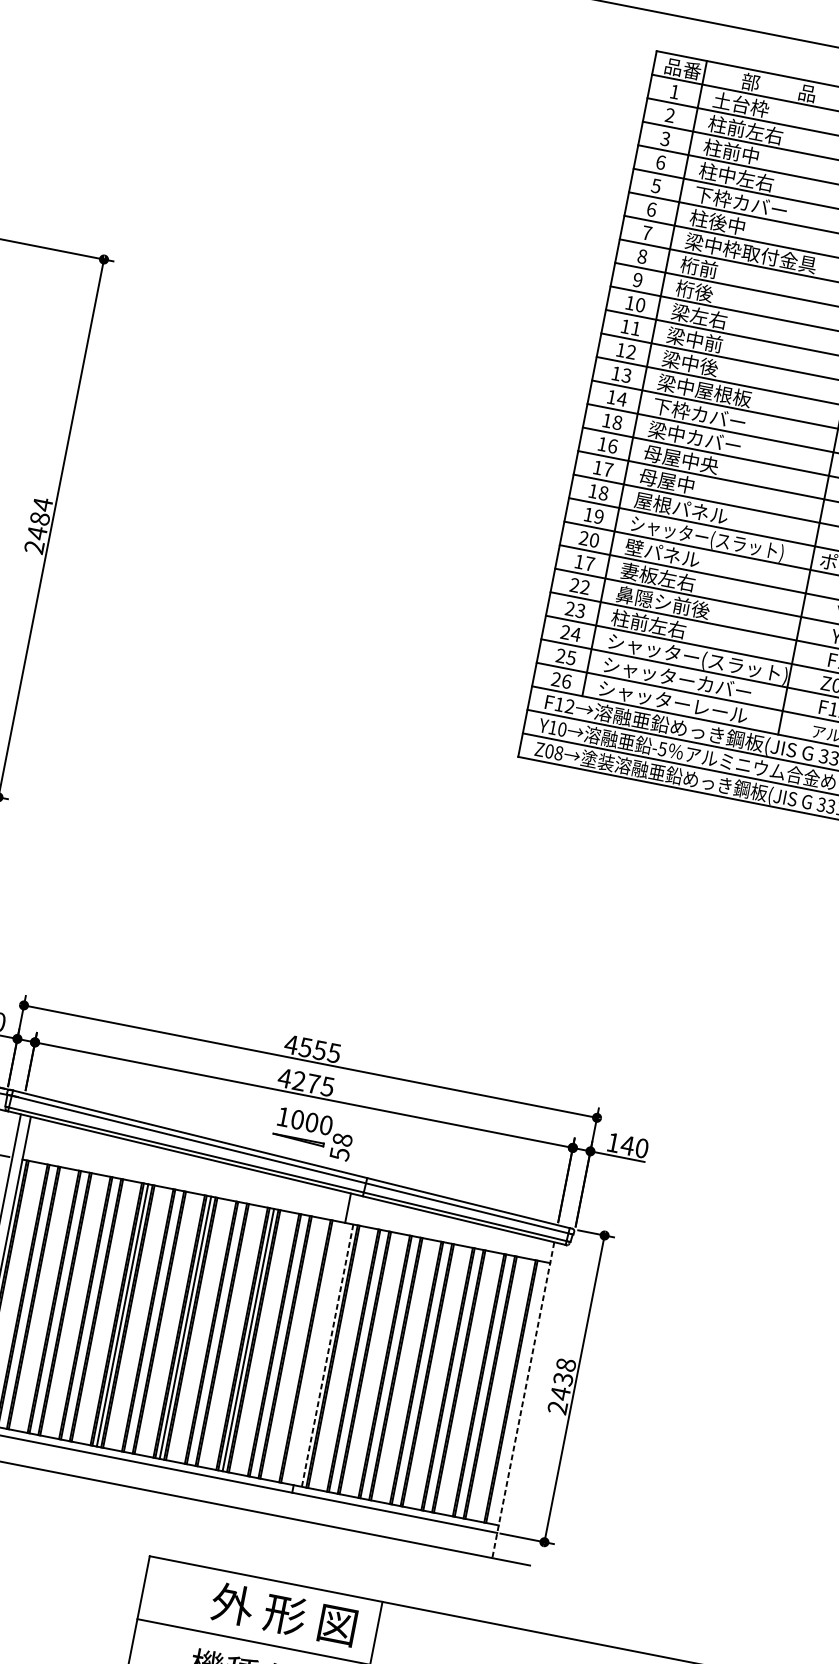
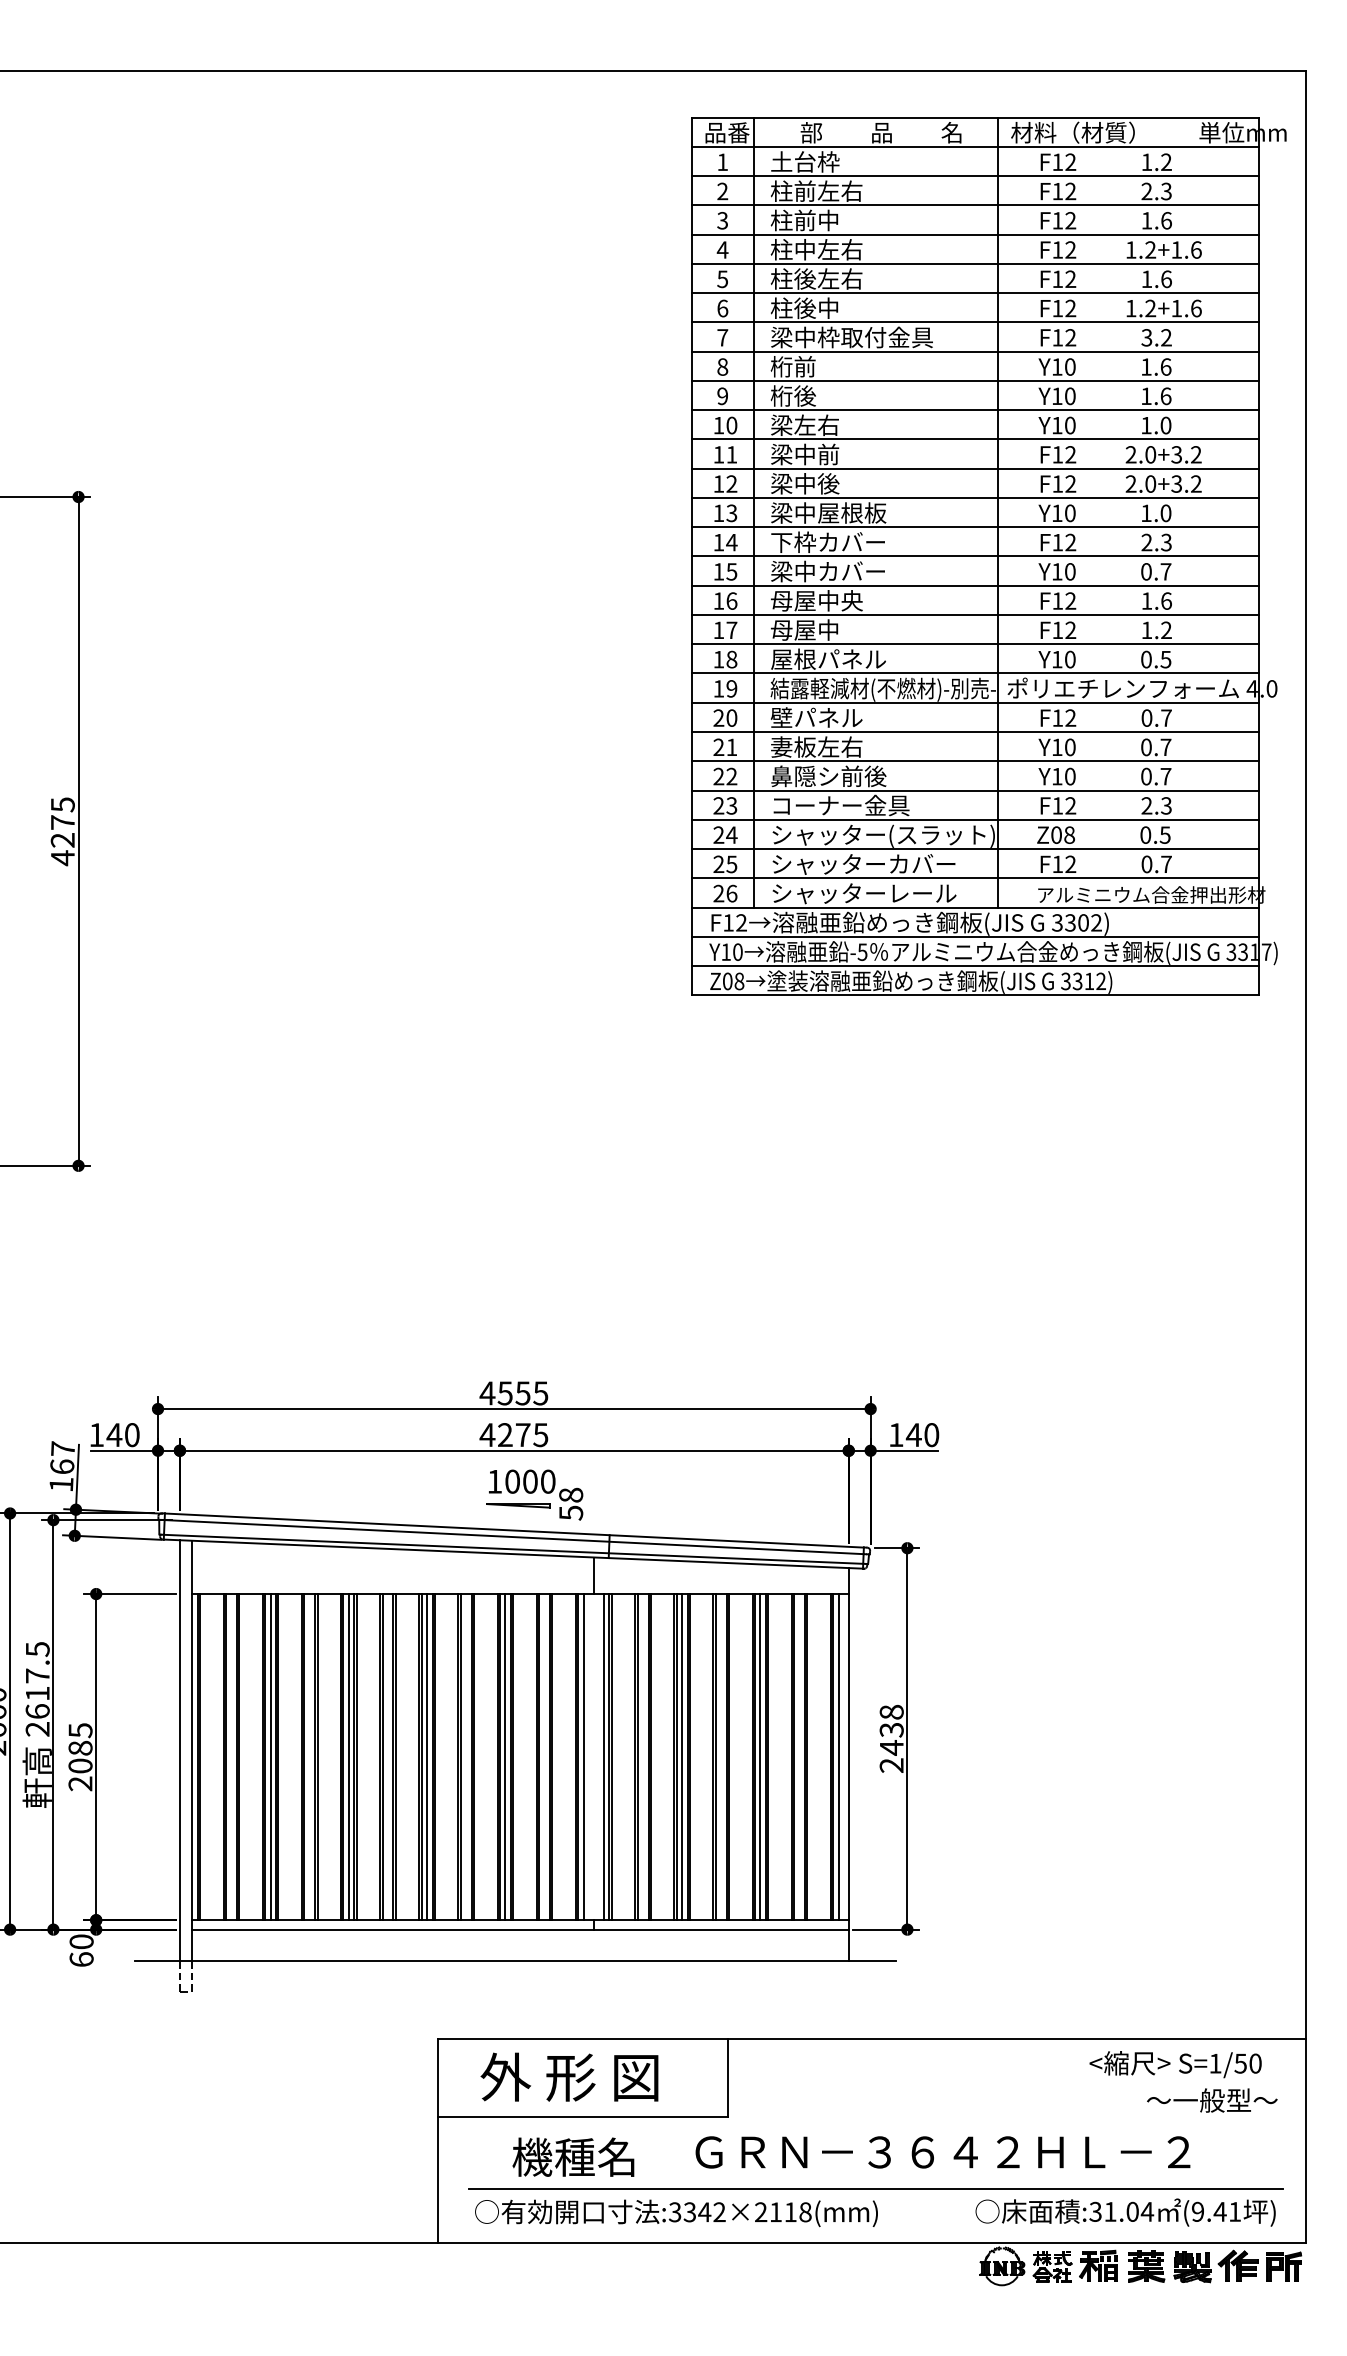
text: (660, 162) -> (722, 249), 6 -> 4
text: (740, 201) -> (827, 278), 下枠カバー -> 柱後左右
text: (617, 422) -> (731, 571), 18 -> 15
text: (38, 525) -> (62, 831), 2484 -> 4275
text: (720, 541) -> (882, 689), シャッター(スラット) -> 結露軽減材(不燃材)-別売-
text: (584, 562) -> (725, 746), 17 -> 21
text: (667, 627) -> (839, 805), 柱前左右 -> コーナー金具
line: (59, 1303) -> (270, 1757), added
line: (311, 1352) -> (583, 1757), added
line: (327, 1355) -> (603, 1757), dashed -> solid
line: (390, 1368) -> (682, 1757), added
line: (453, 1380) -> (760, 1757), added
line: (516, 1392) -> (838, 1757), added
line: (522, 1400) -> (848, 1765), dashed -> solid
text: (284, 1613) -> (569, 2076), moved

